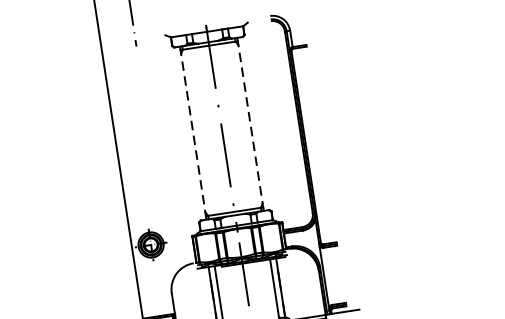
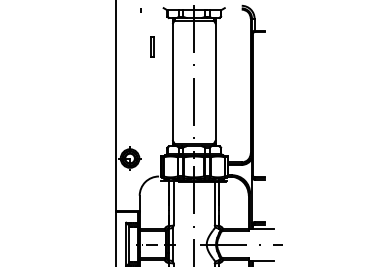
line: (156, 89) -> (151, 46), added
line: (250, 124) -> (215, 82), dashed -> solid
line: (193, 133) -> (173, 82), dashed -> solid

